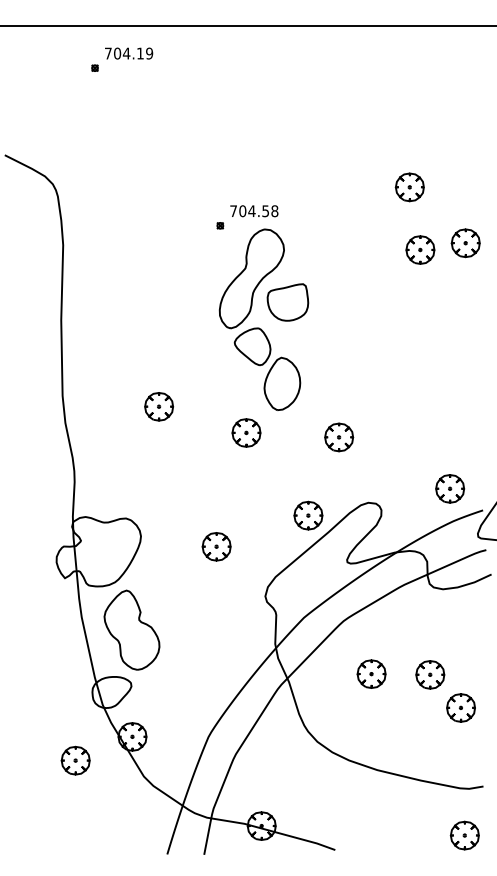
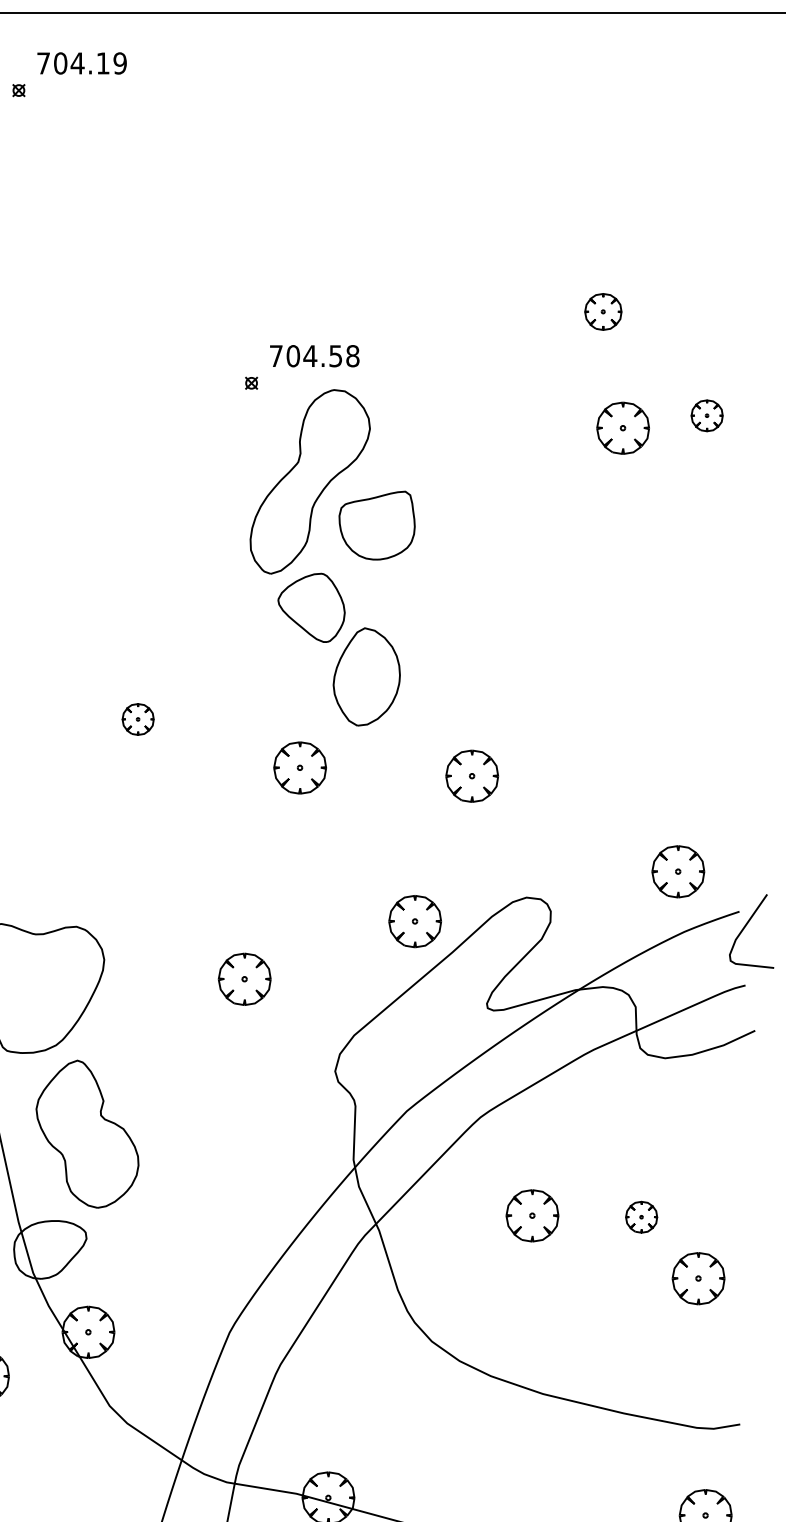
part: (409, 187) -> (602, 312), size x0.7
part: (465, 243) -> (706, 416), size x0.6
part: (159, 406) -> (138, 718), size x0.6
part: (430, 674) -> (641, 1216), size x0.6

